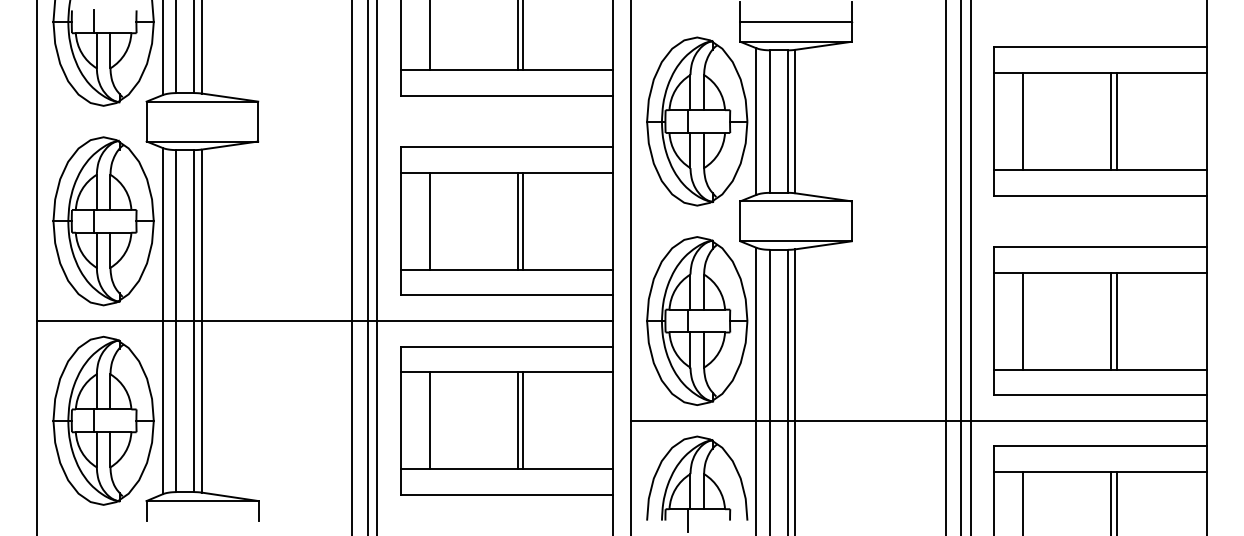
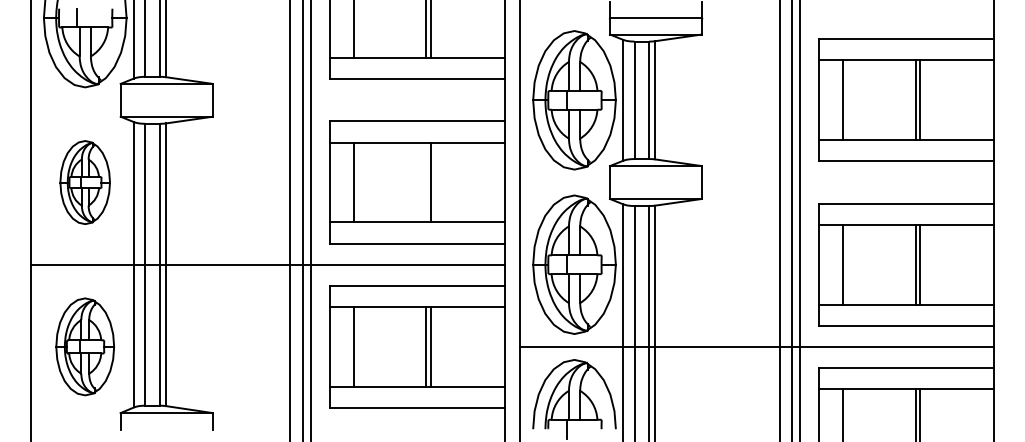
line: (517, 220) -> (426, 181), removed
part: (103, 221) -> (85, 182), size x0.6
part: (103, 420) -> (85, 346), size x0.7

